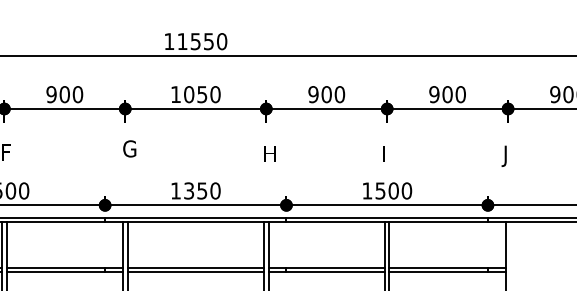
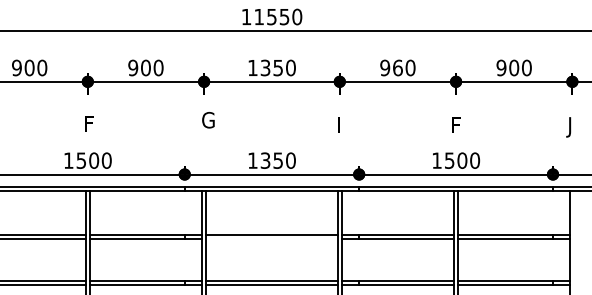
text: (189, 94) -> (265, 67), 1050 -> 1350
text: (326, 94) -> (397, 67), 900 -> 960
text: (388, 150) -> (457, 121), I -> F
text: (271, 153) -> (344, 124), H -> I
line: (195, 271) -> (271, 238), removed

